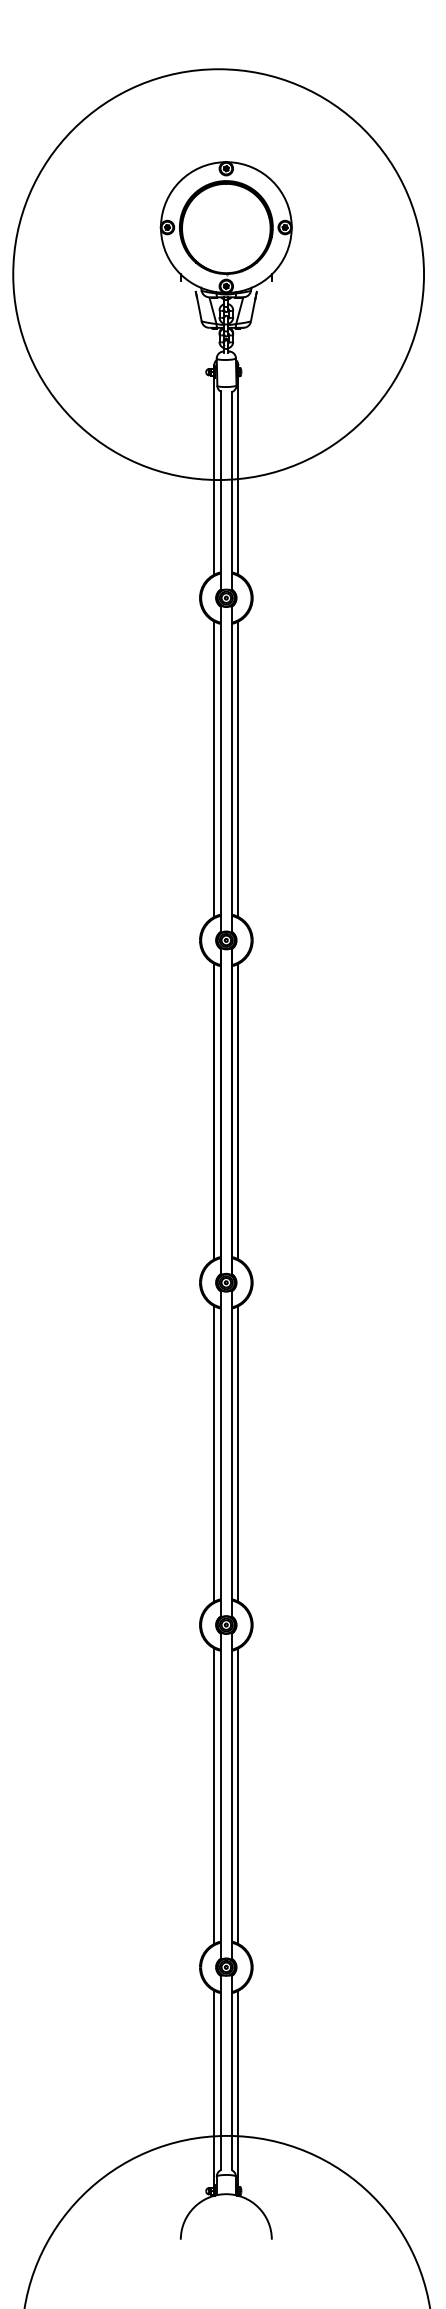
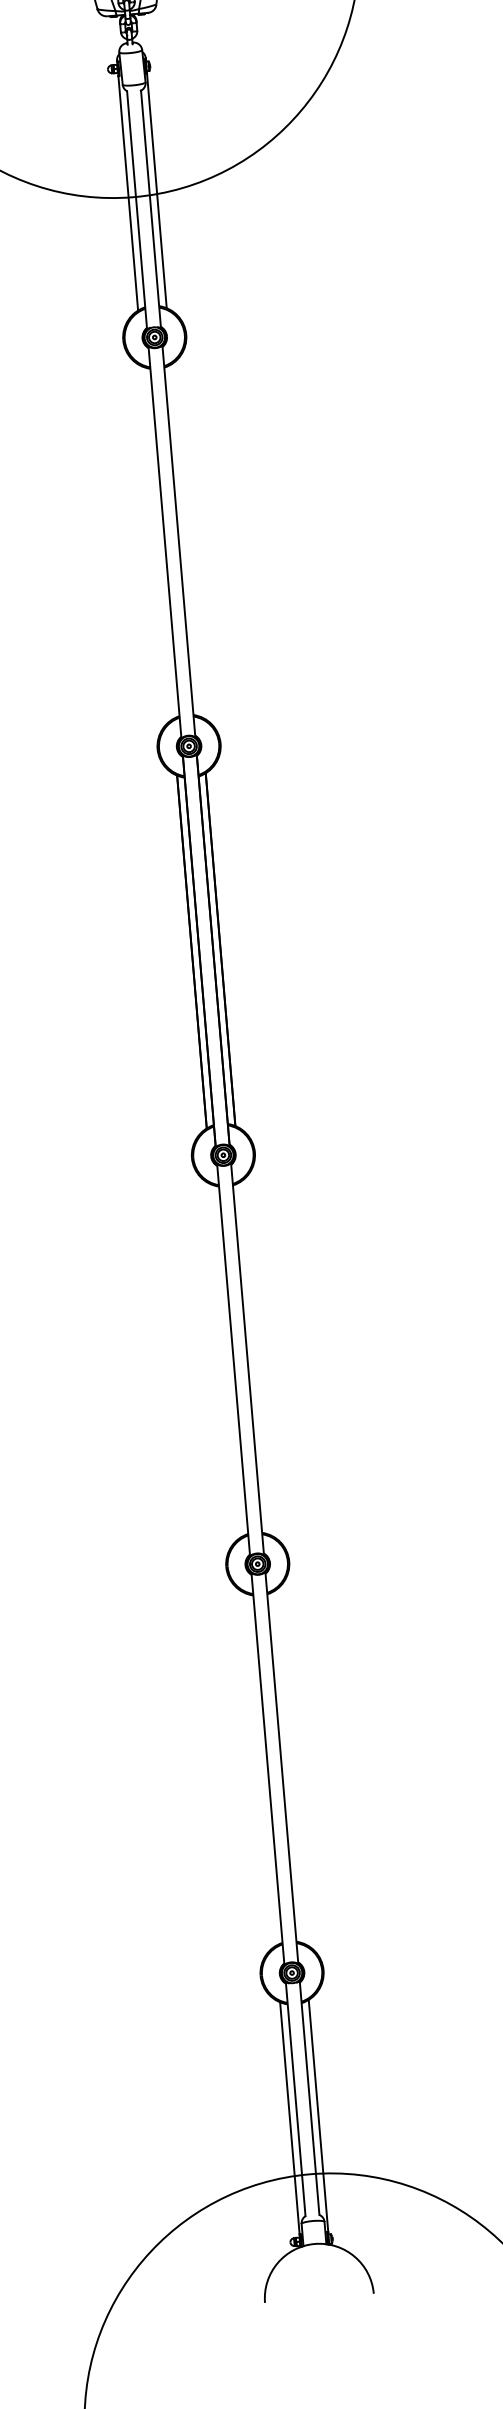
line: (214, 768) -> (157, 542), removed
line: (238, 768) -> (186, 539), removed
line: (214, 1453) -> (226, 1360), removed
line: (238, 1453) -> (255, 1358), removed
line: (214, 1795) -> (260, 1768), removed
line: (238, 1795) -> (289, 1766), removed

